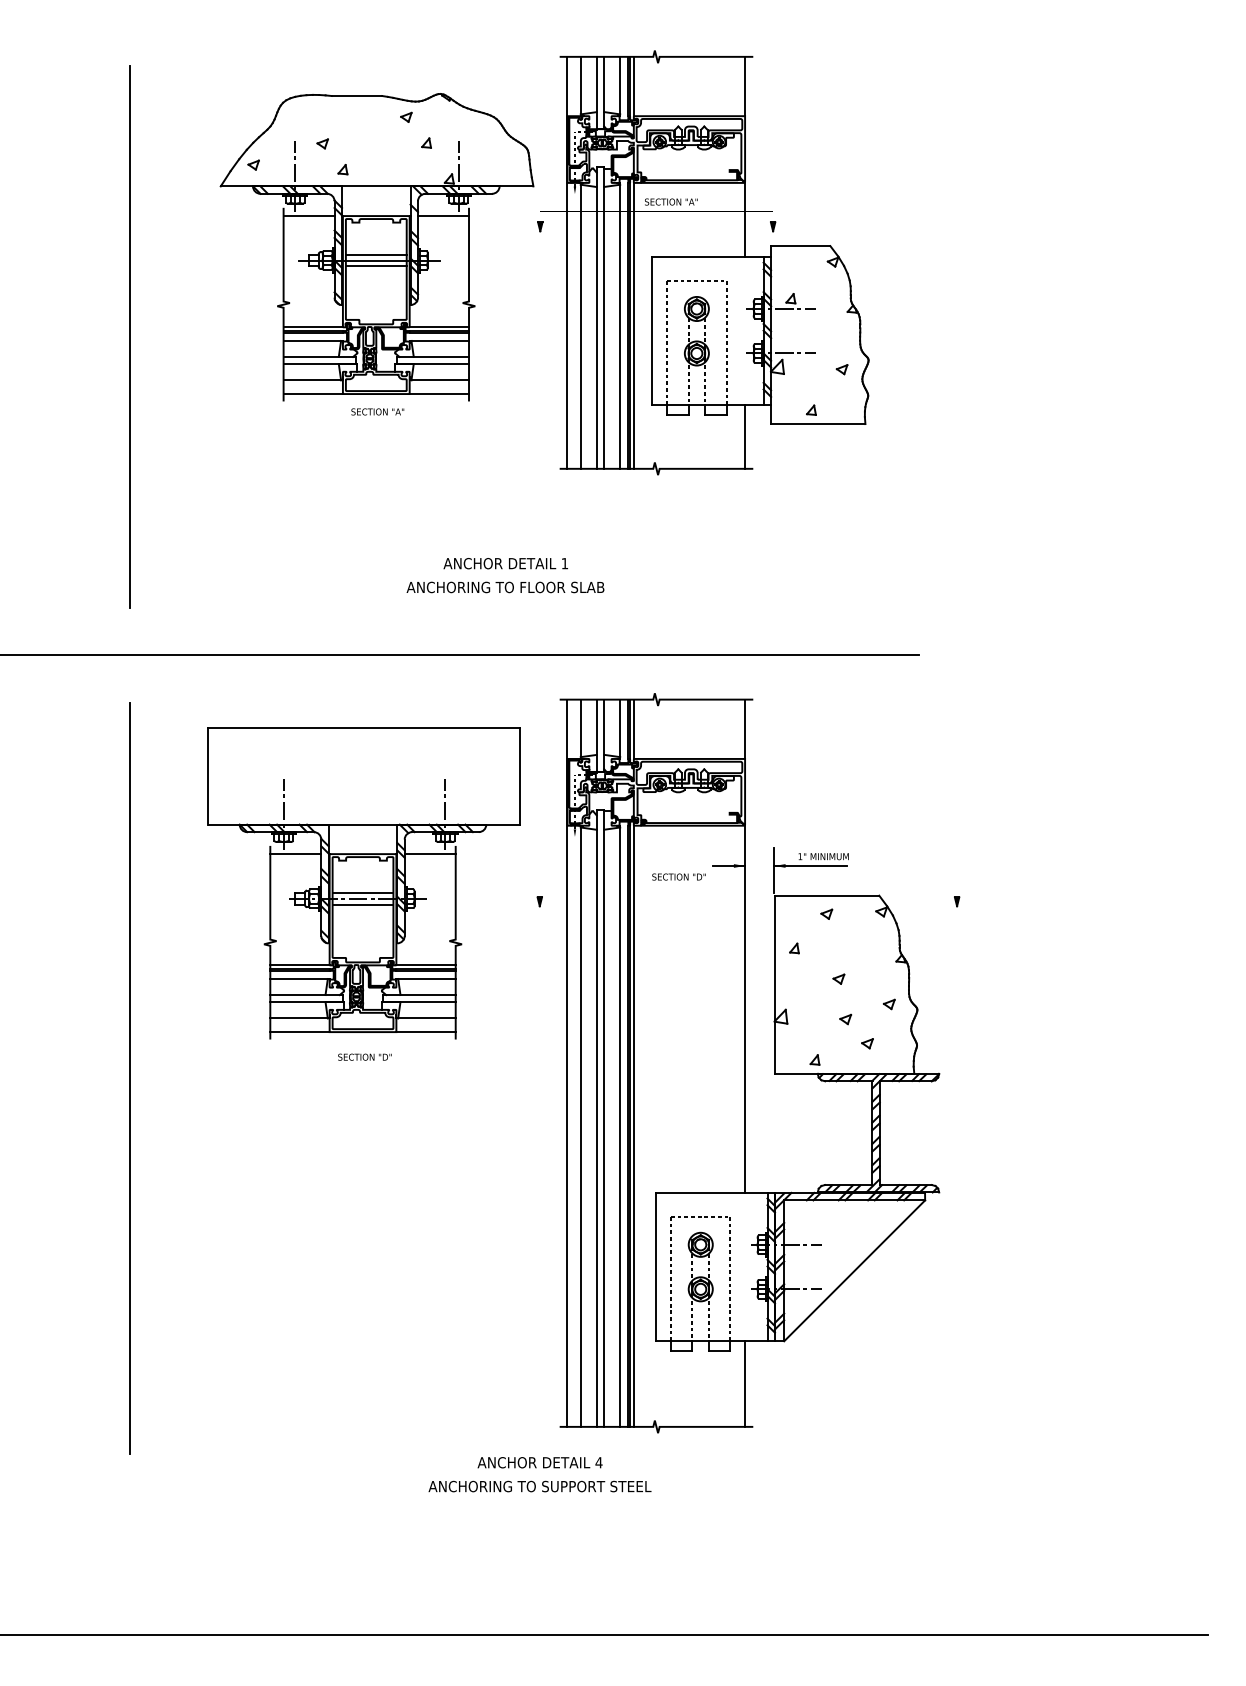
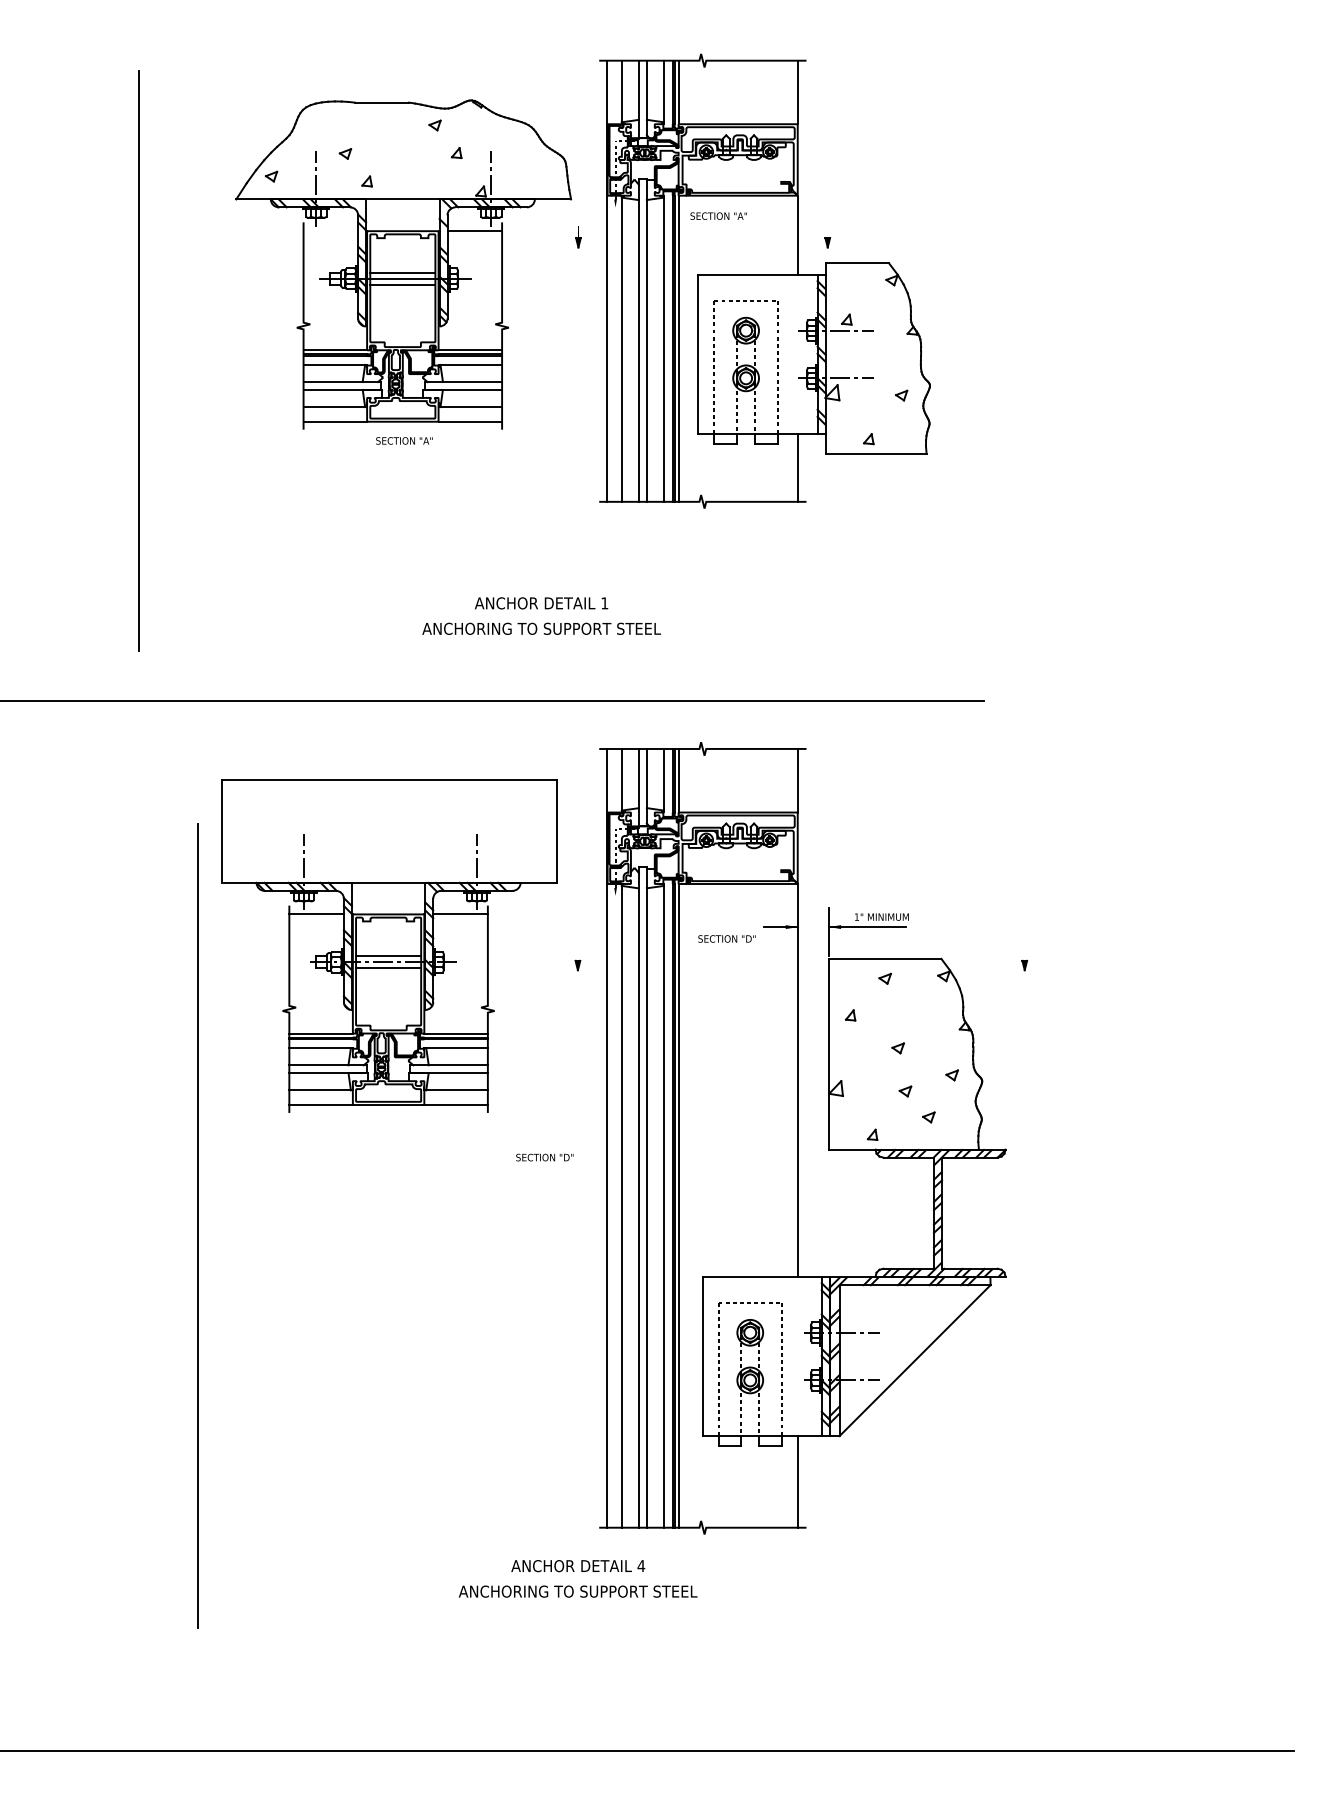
line: (308, 216) -> (330, 231), removed
text: (505, 587) -> (541, 628), ANCHORING TO FLOOR SLAB -> ANCHORING TO SUPPORT STEEL
text: (364, 1056) -> (544, 1156), moved
line: (129, 1078) -> (197, 1226), moved

